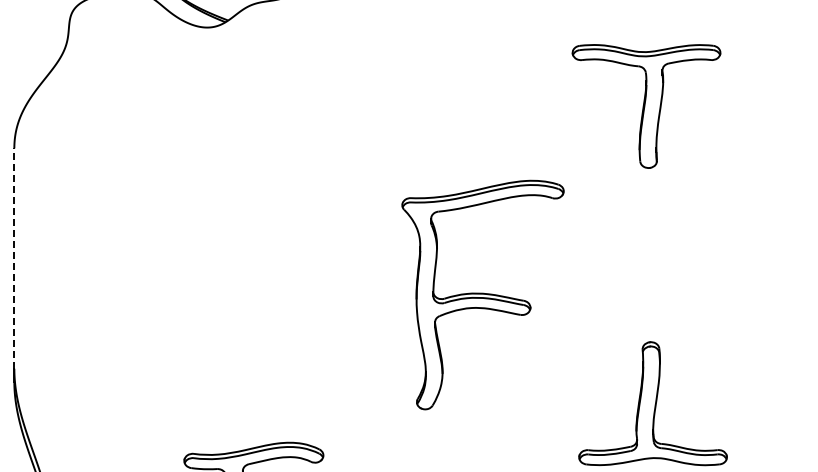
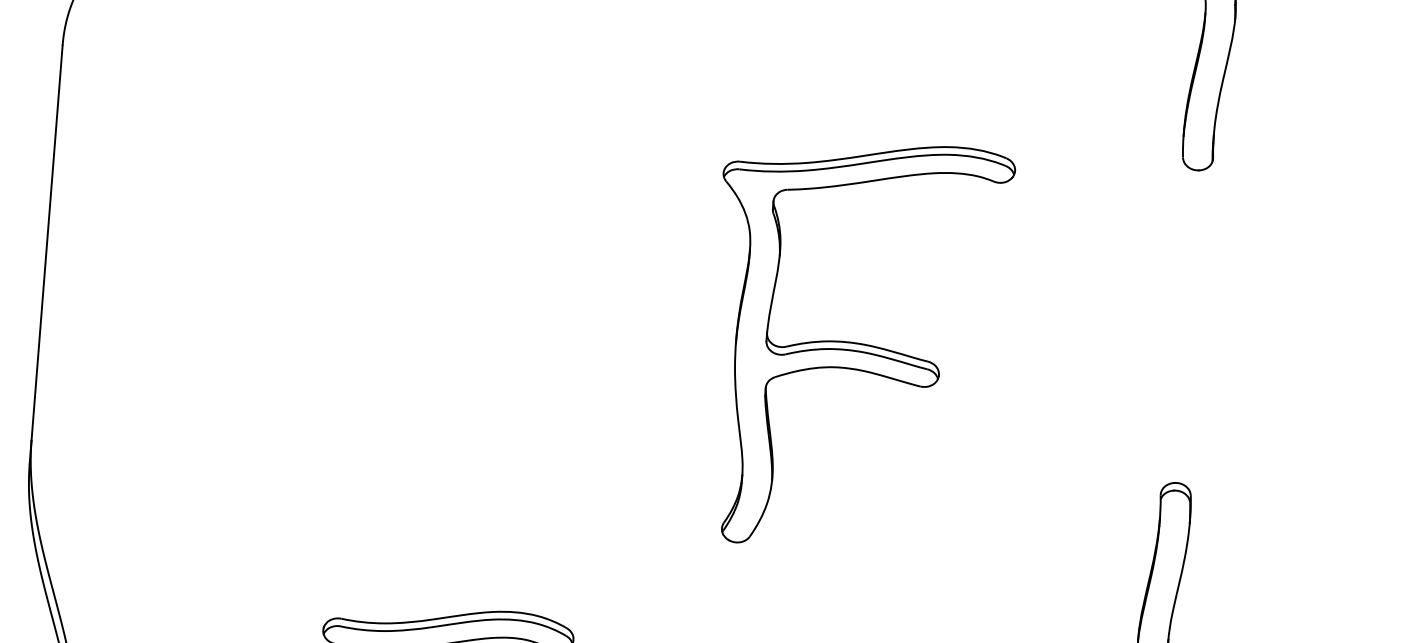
line: (14, 258) -> (47, 243), dashed -> solid
part: (482, 294) -> (854, 344), moved

